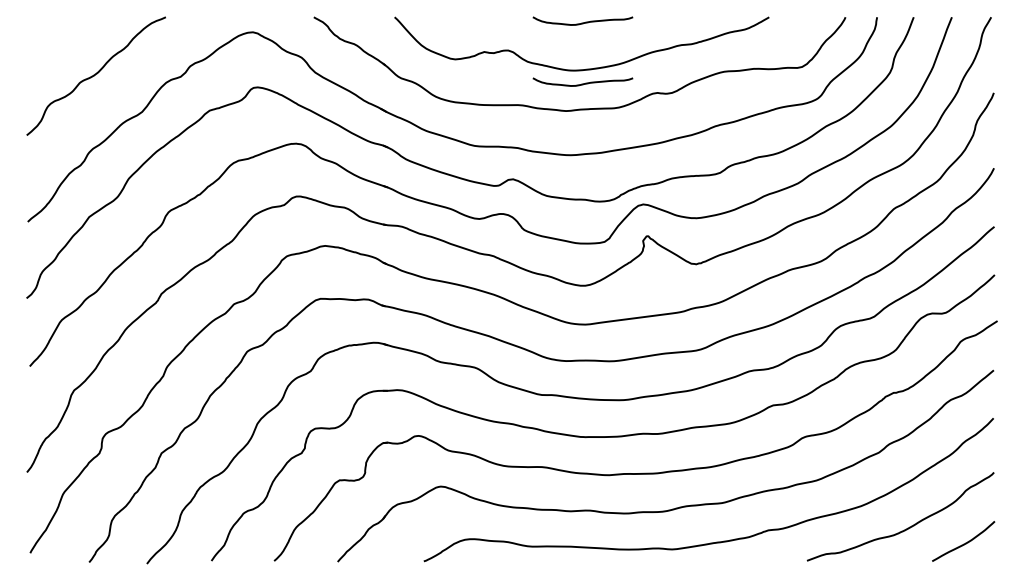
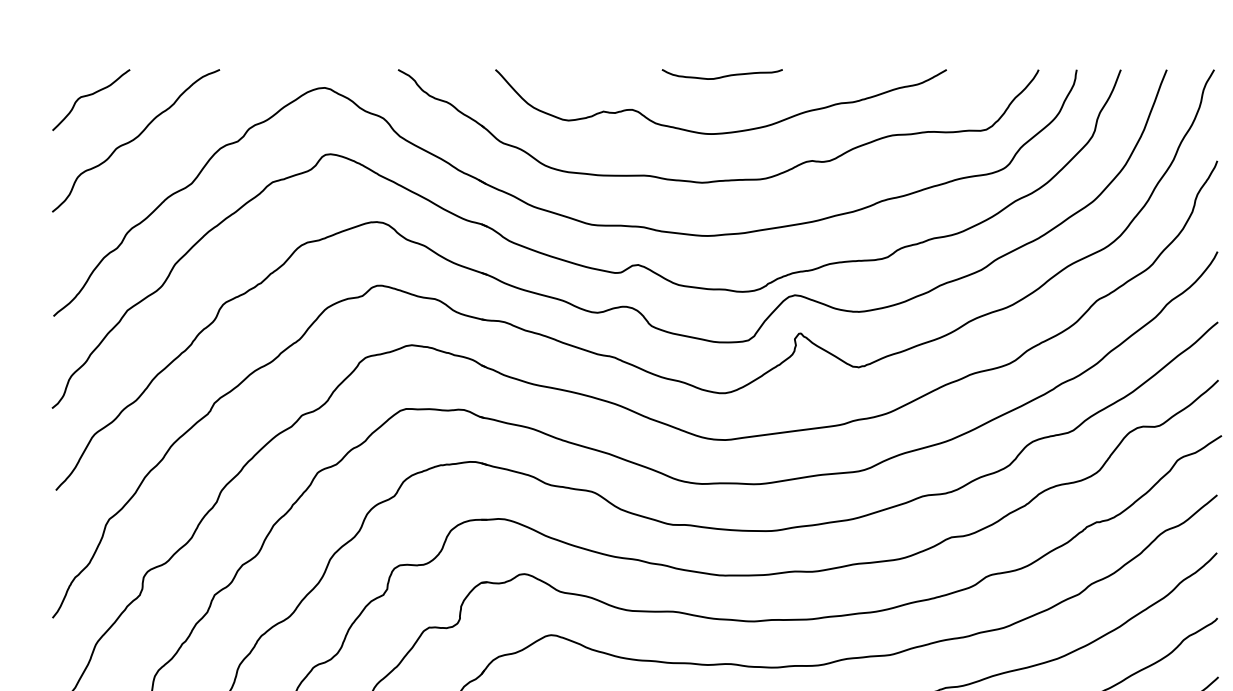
curve: (57, 39) -> (89, 96), added
curve: (582, 83) -> (721, 149), removed

